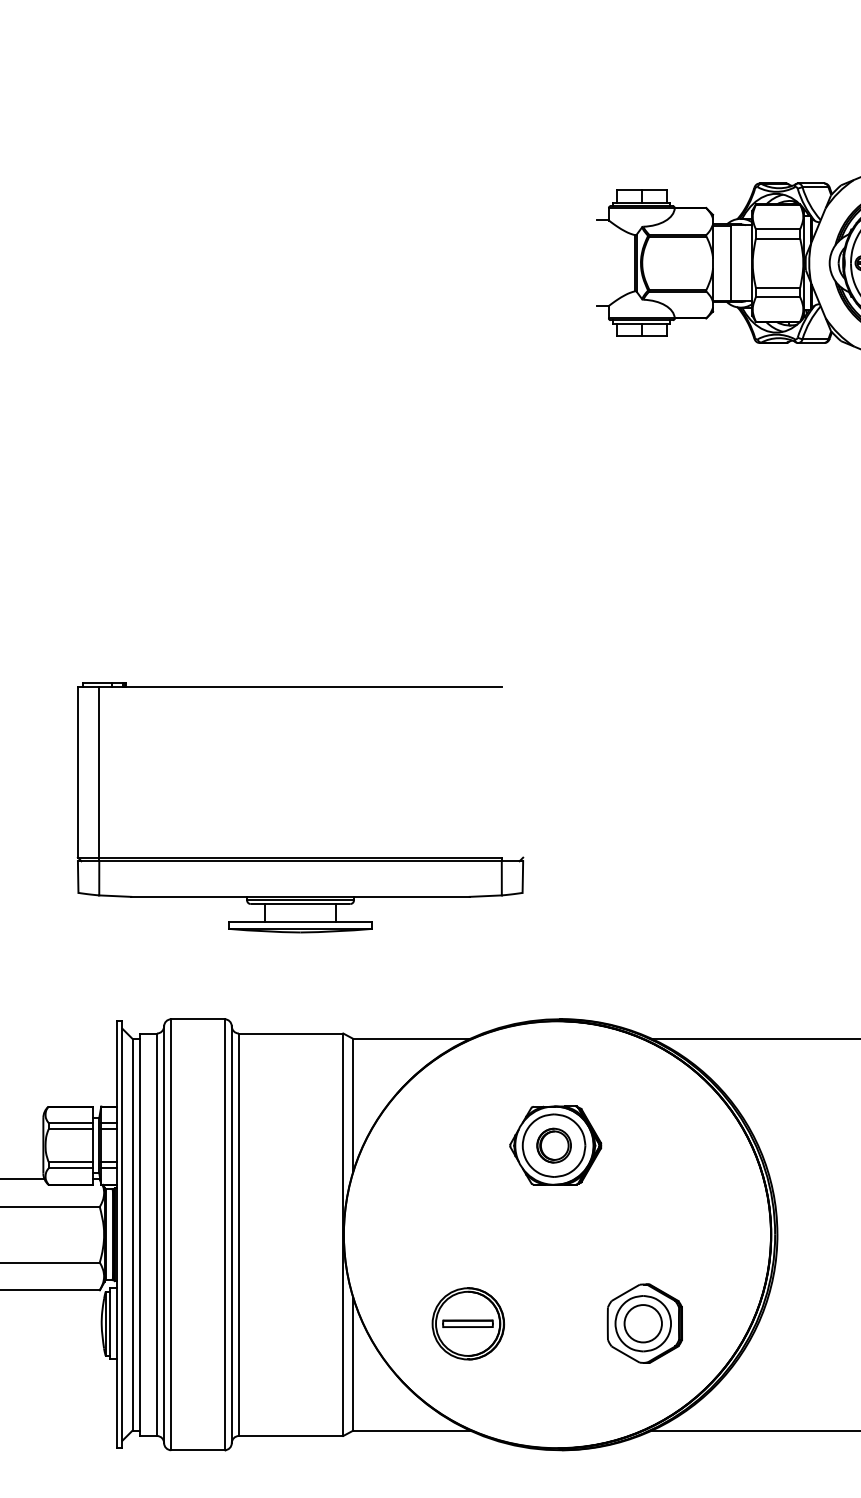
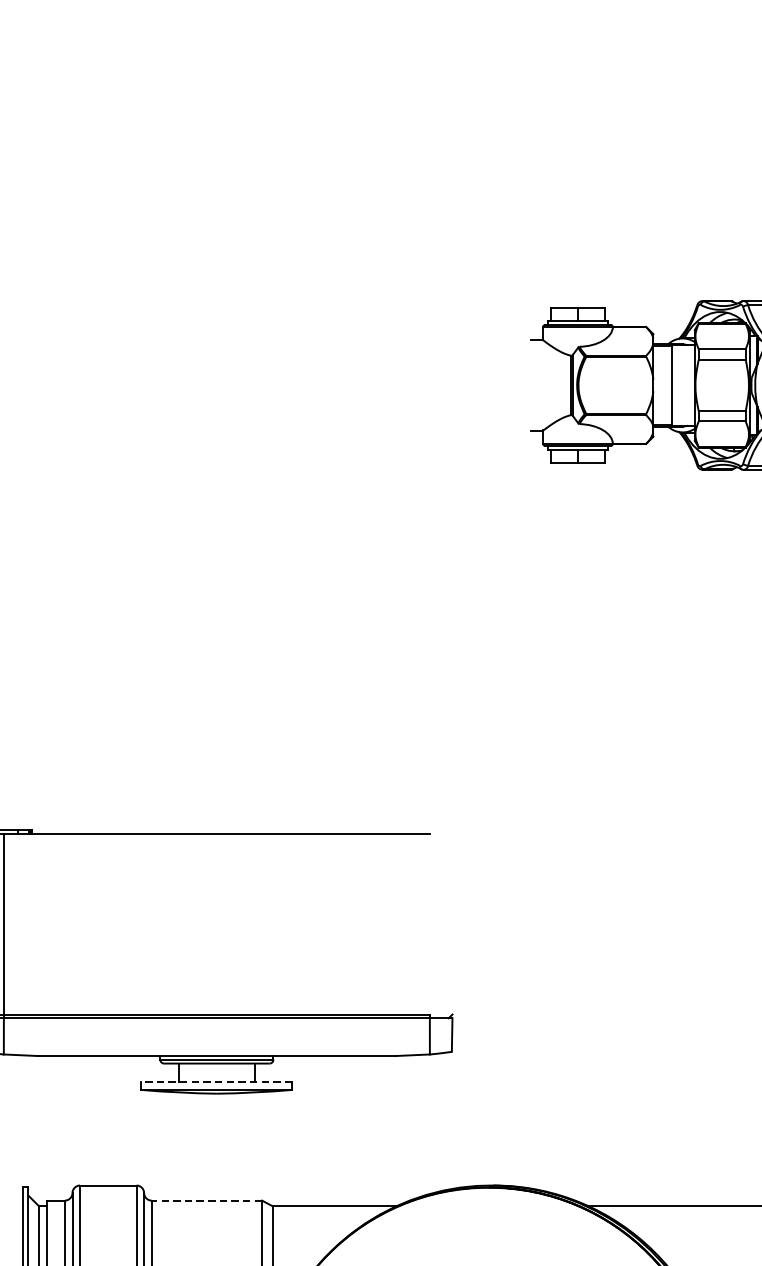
line: (300, 921) -> (216, 1082), solid -> dashed
line: (290, 1033) -> (206, 1200), solid -> dashed

